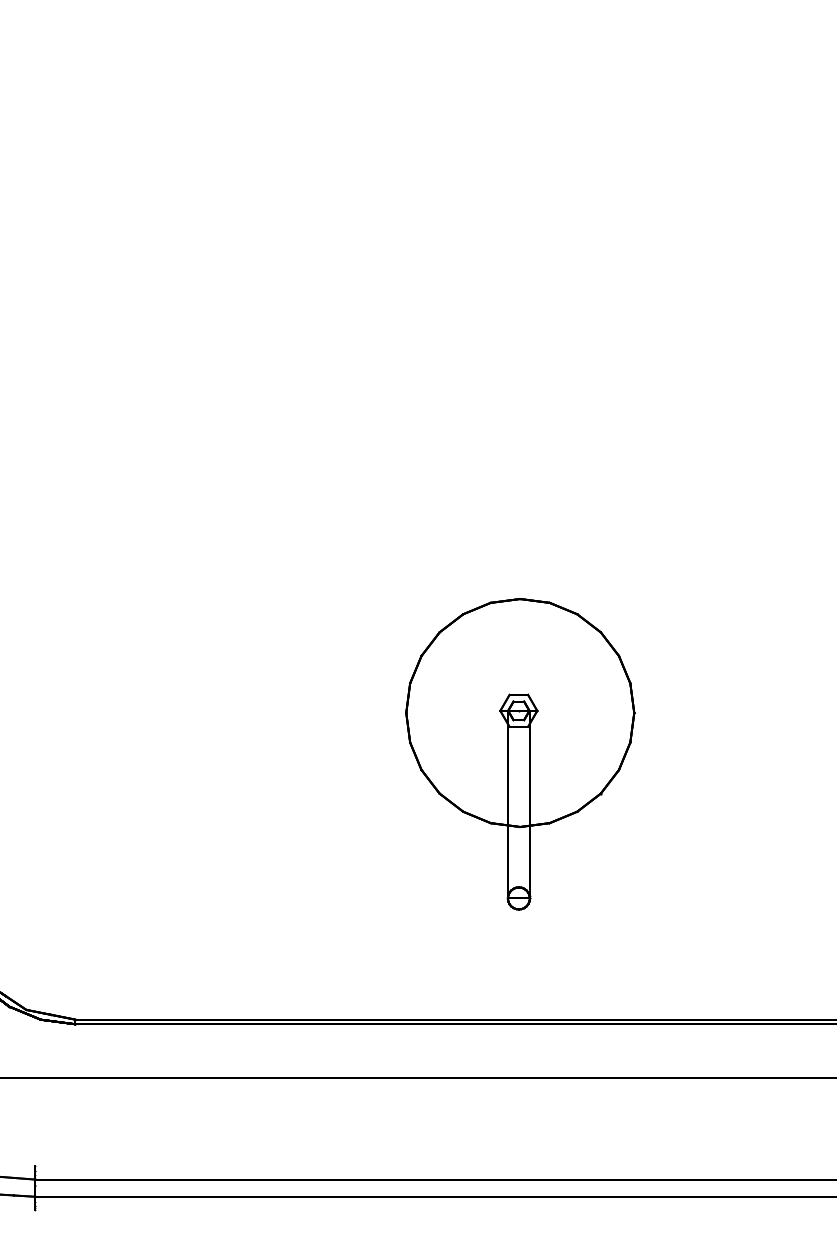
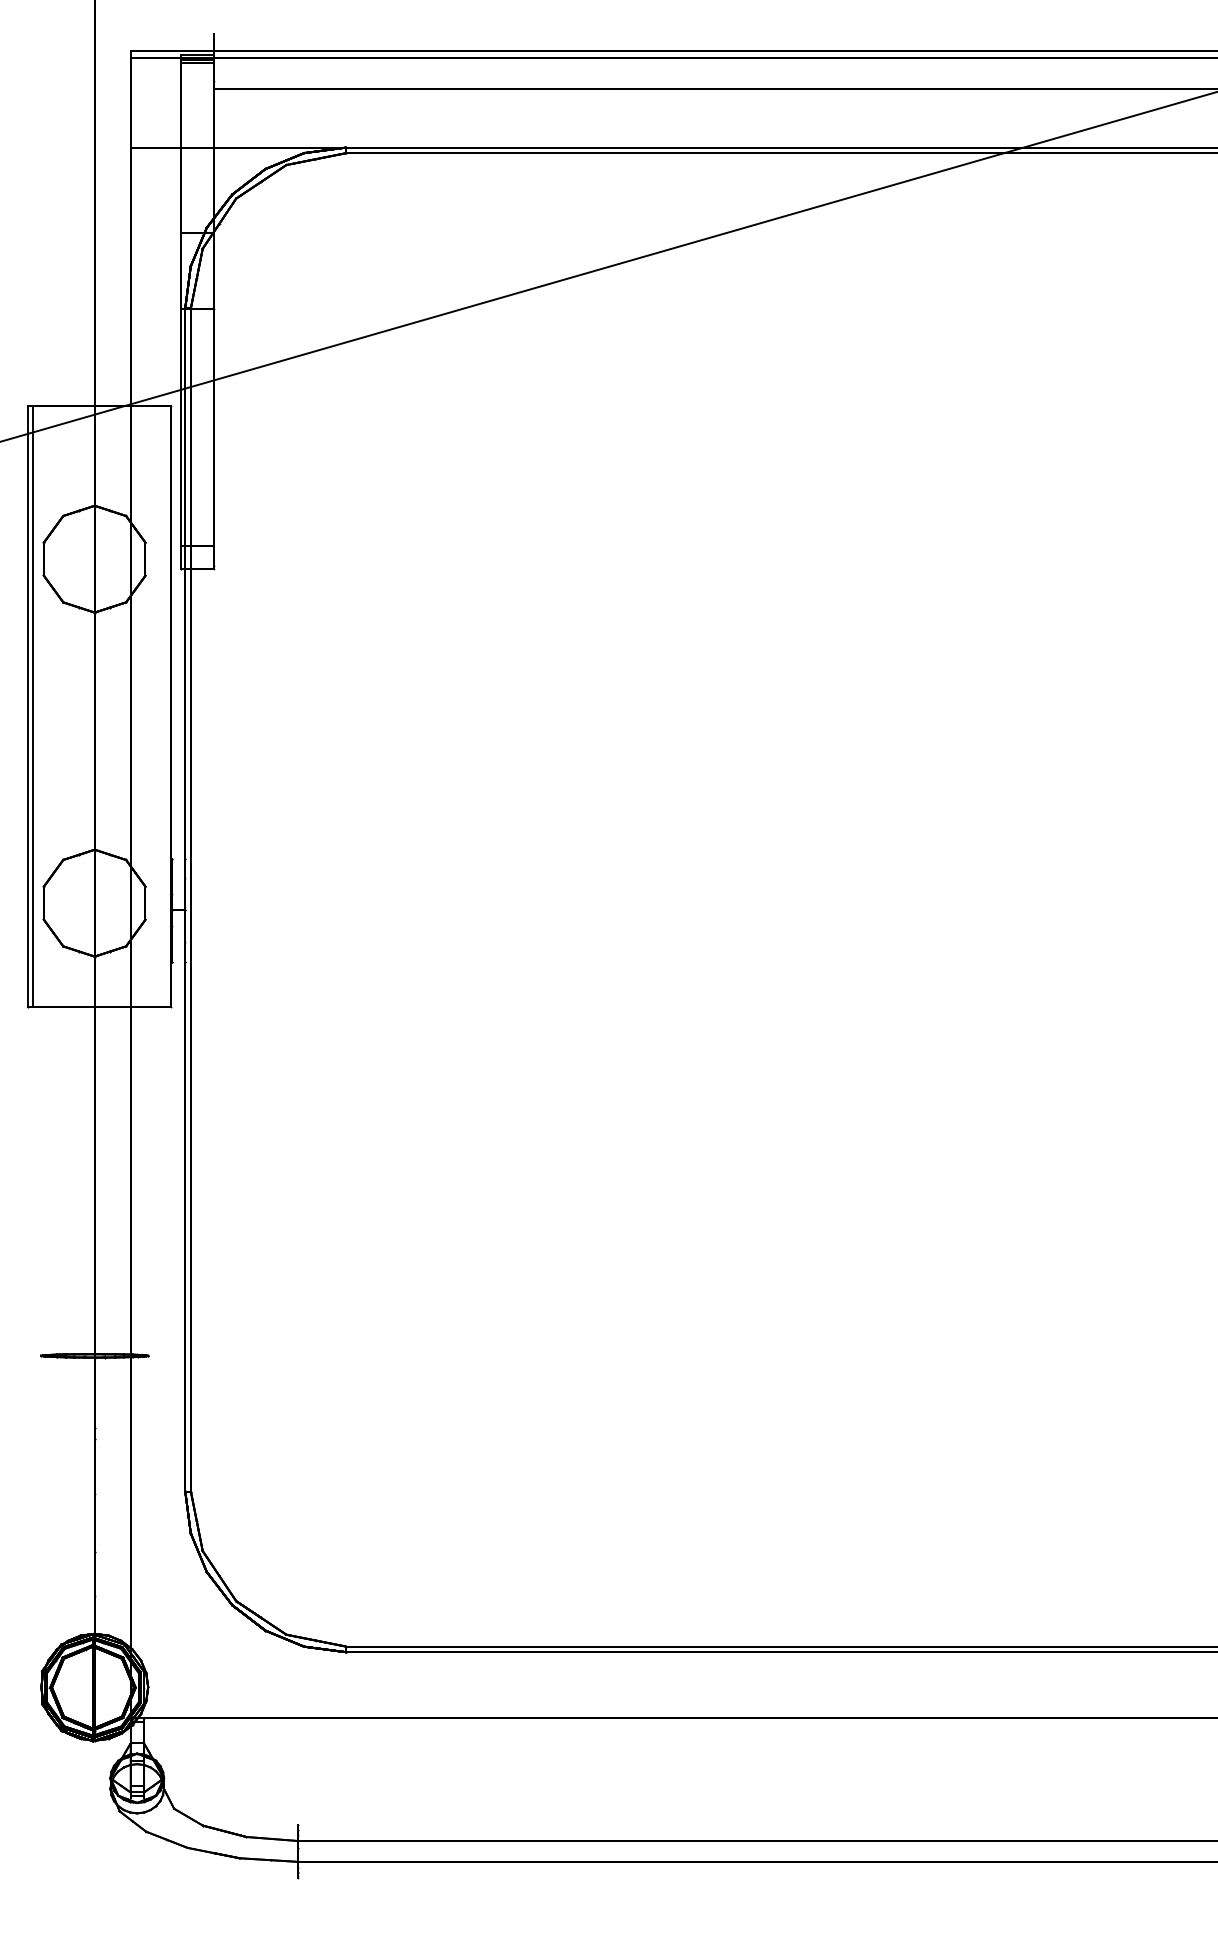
part: (520, 753) -> (886, 1323), removed

